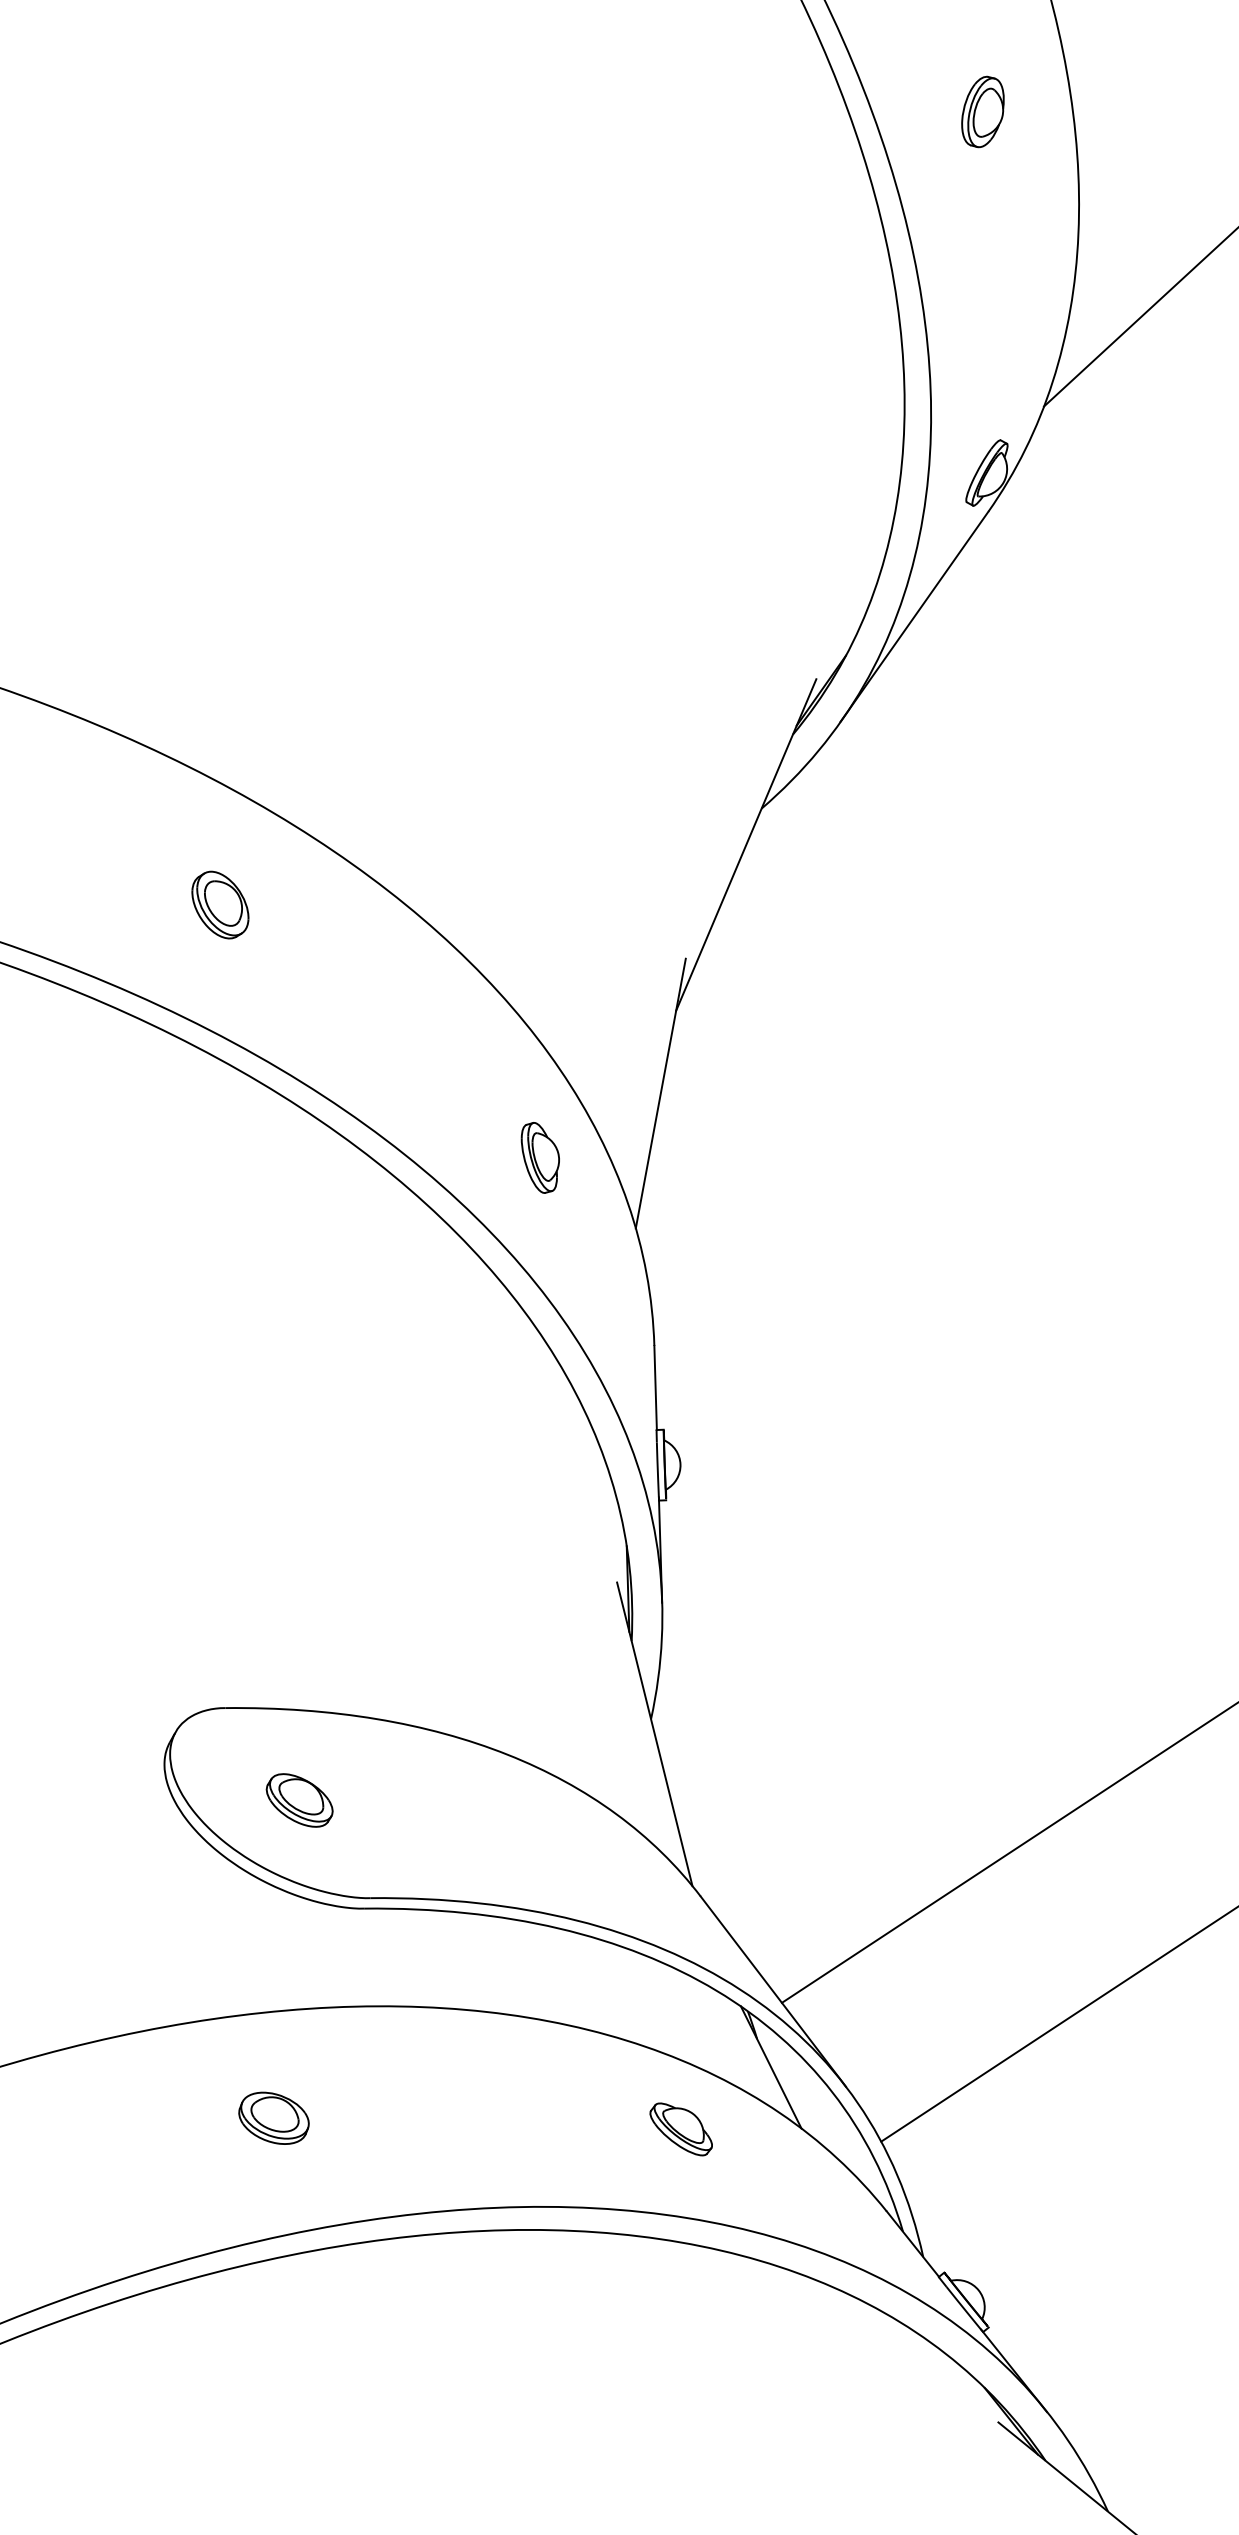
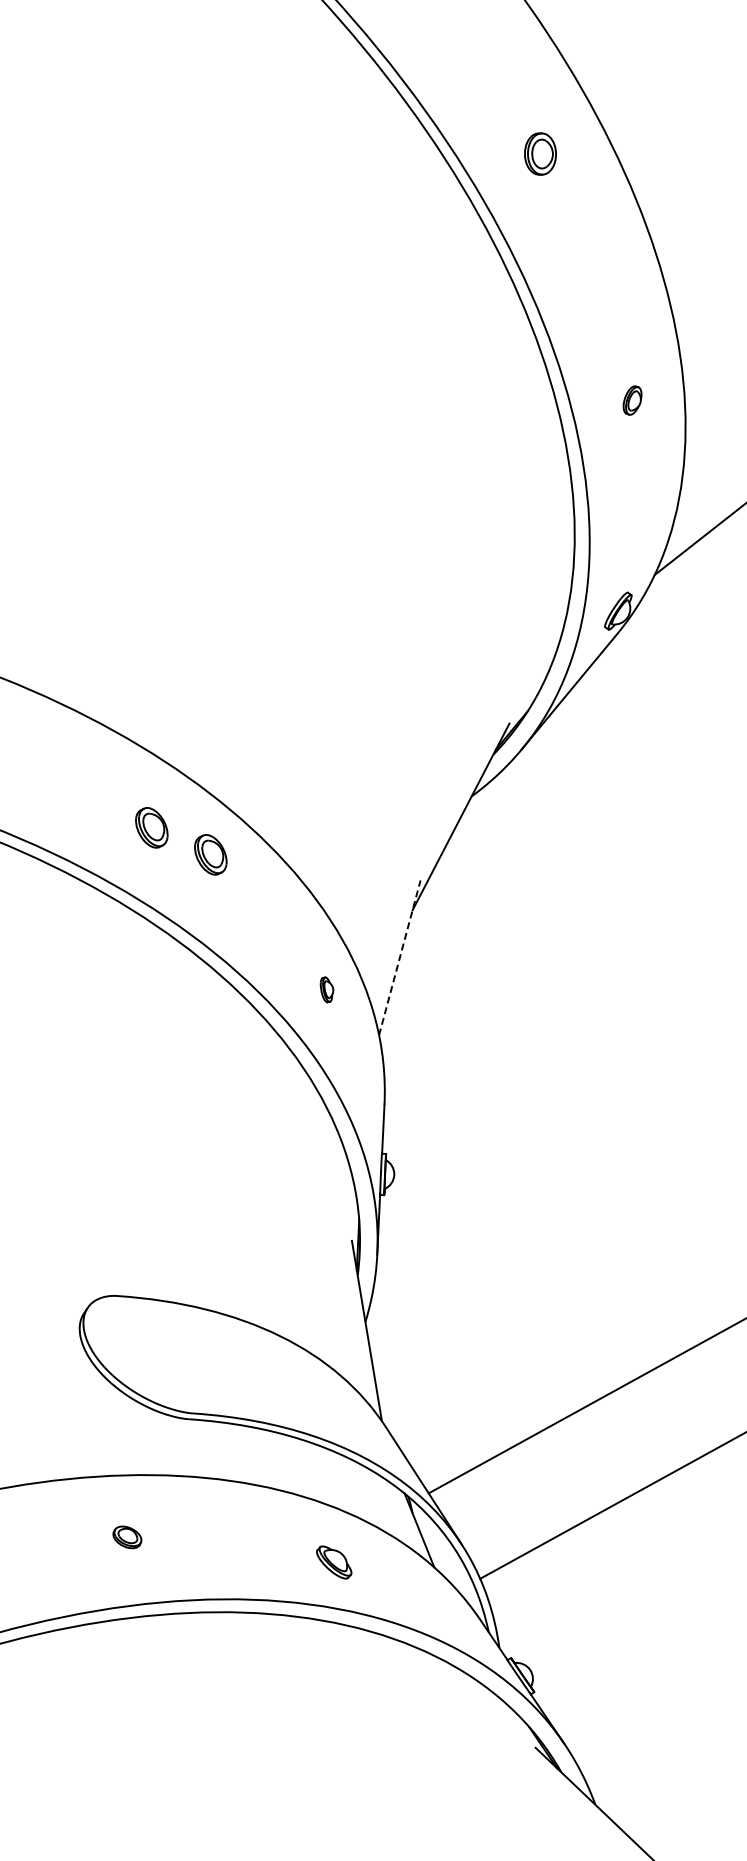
part: (982, 111) -> (632, 400), size x0.7
part: (324, 942) -> (210, 854), added
line: (660, 1092) -> (399, 957), solid -> dashed
part: (539, 1157) -> (326, 989), size x0.6
part: (298, 1800) -> (156, 1353), removed
part: (274, 2118) -> (127, 1537), size x0.7
part: (681, 2129) -> (334, 1562), moved

